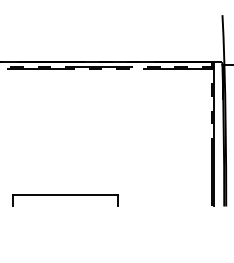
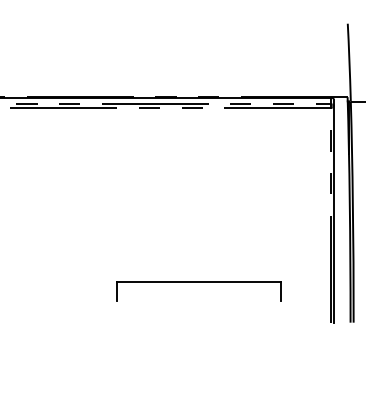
part: (65, 200) -> (199, 291), moved

